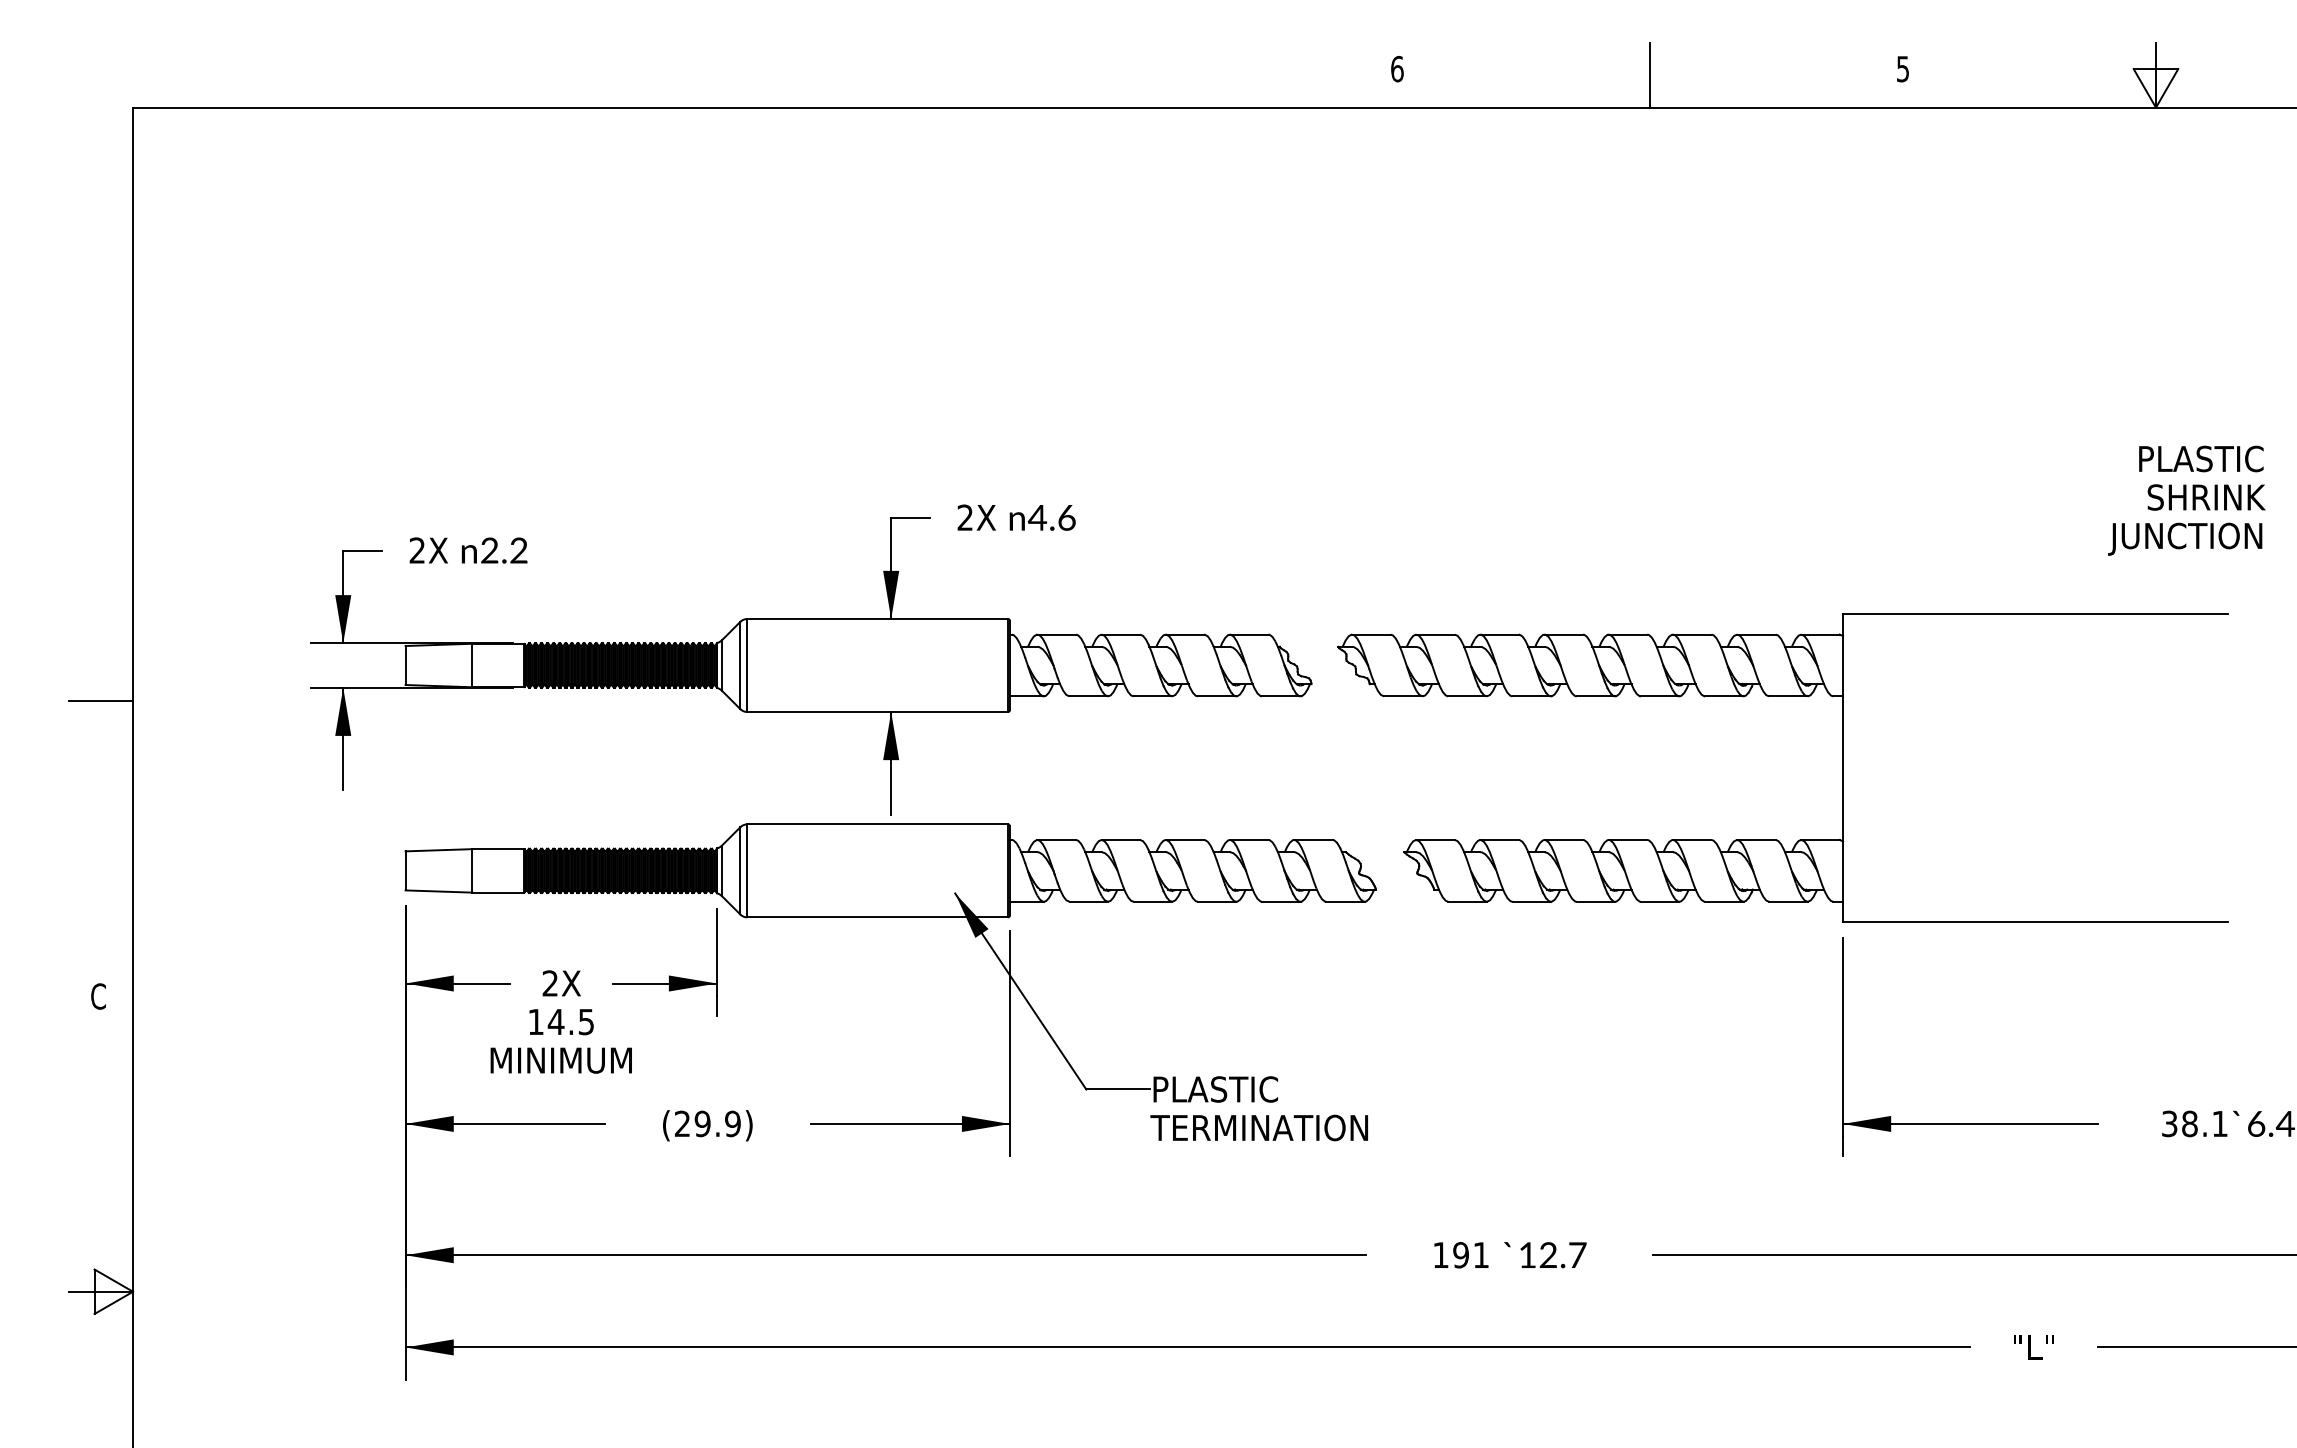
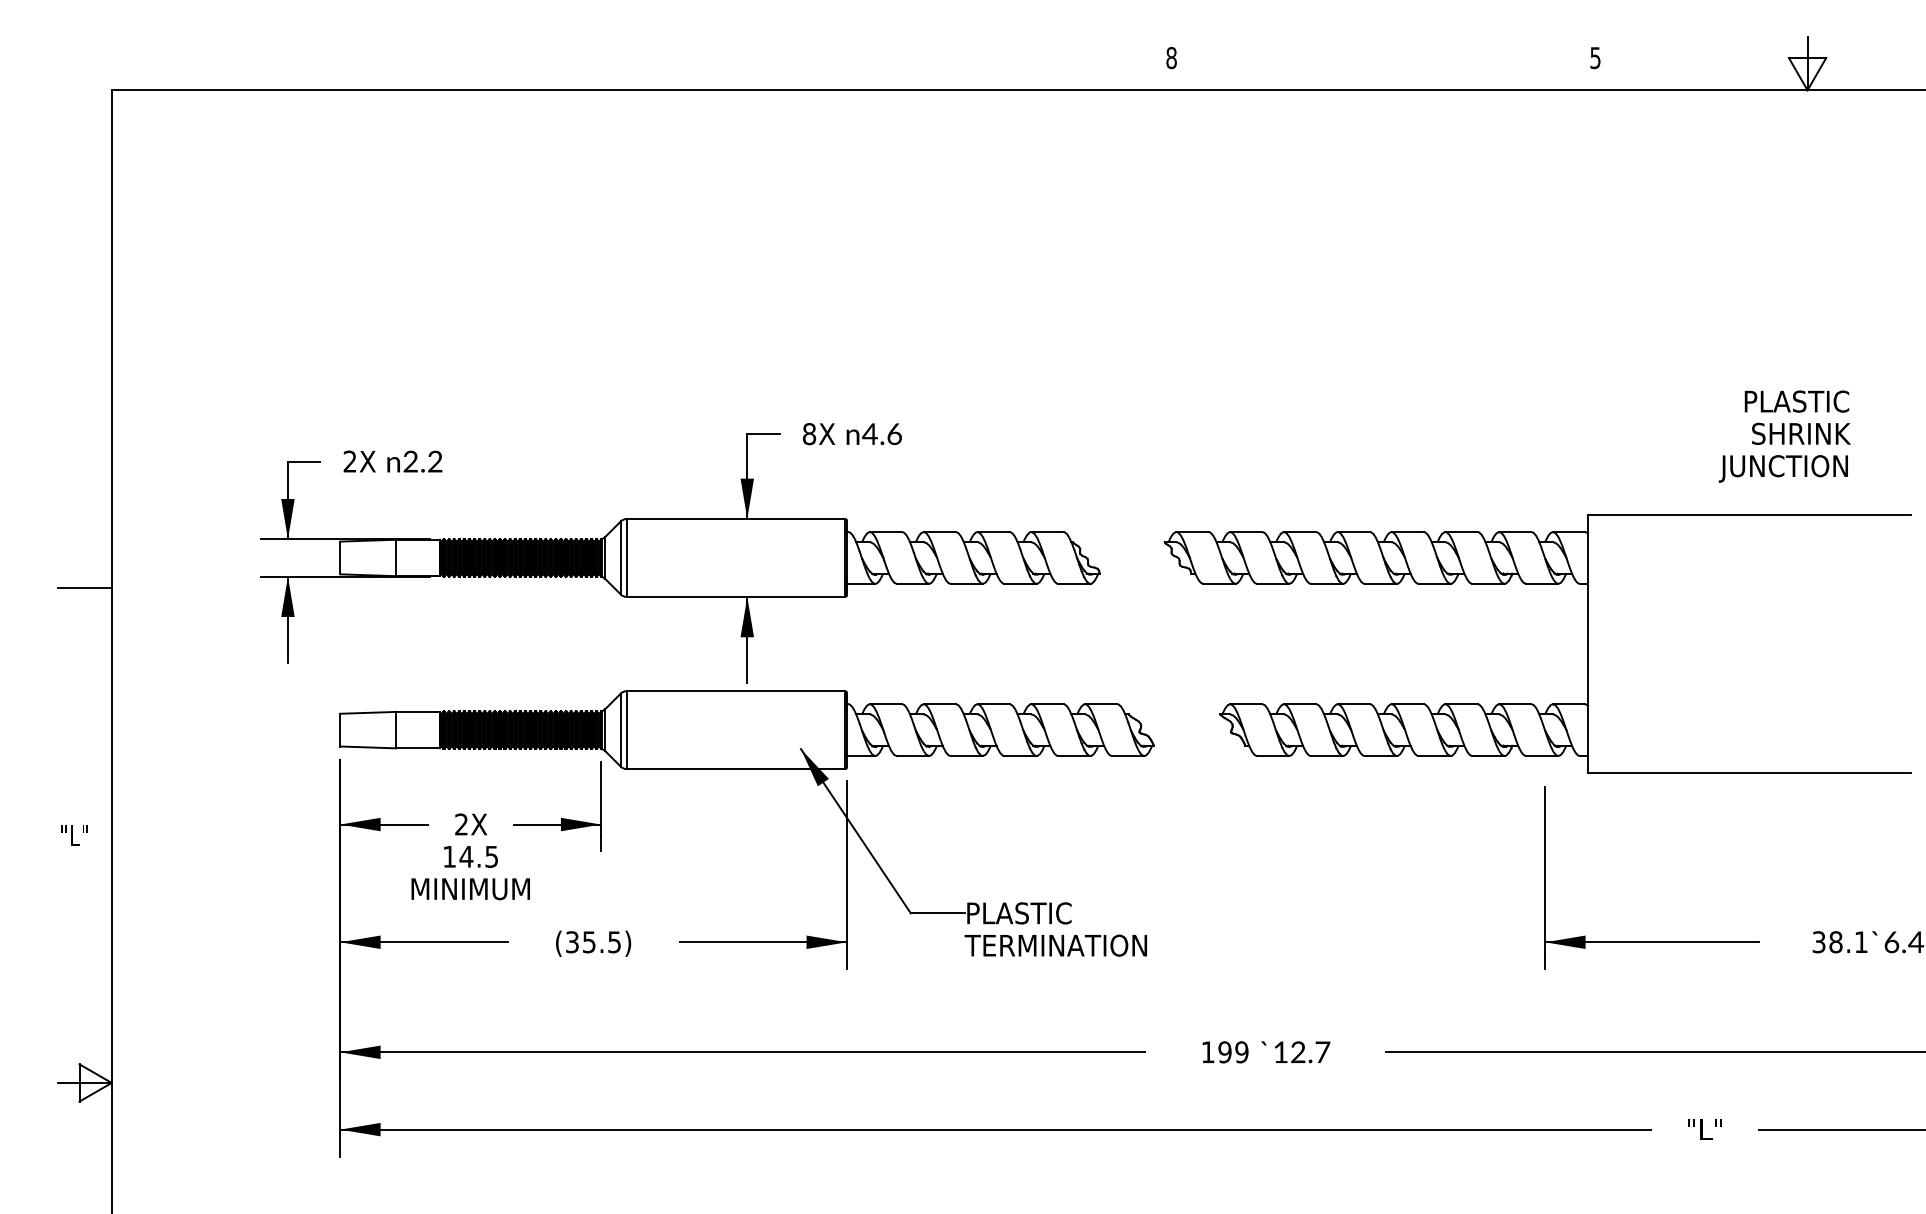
text: (1397, 68) -> (1171, 57), 6 -> 8
line: (1650, 75) -> (1383, 63), removed
text: (2186, 500) -> (1784, 436), moved
text: (965, 517) -> (809, 433), 2X -> 8X
part: (1842, 767) -> (1587, 643), moved
text: (88, 996) -> (74, 835), C -> "L"
text: (707, 1123) -> (593, 941), (29.9) -> (35.5)
text: (1481, 1255) -> (1242, 1052), 191 -> 199

